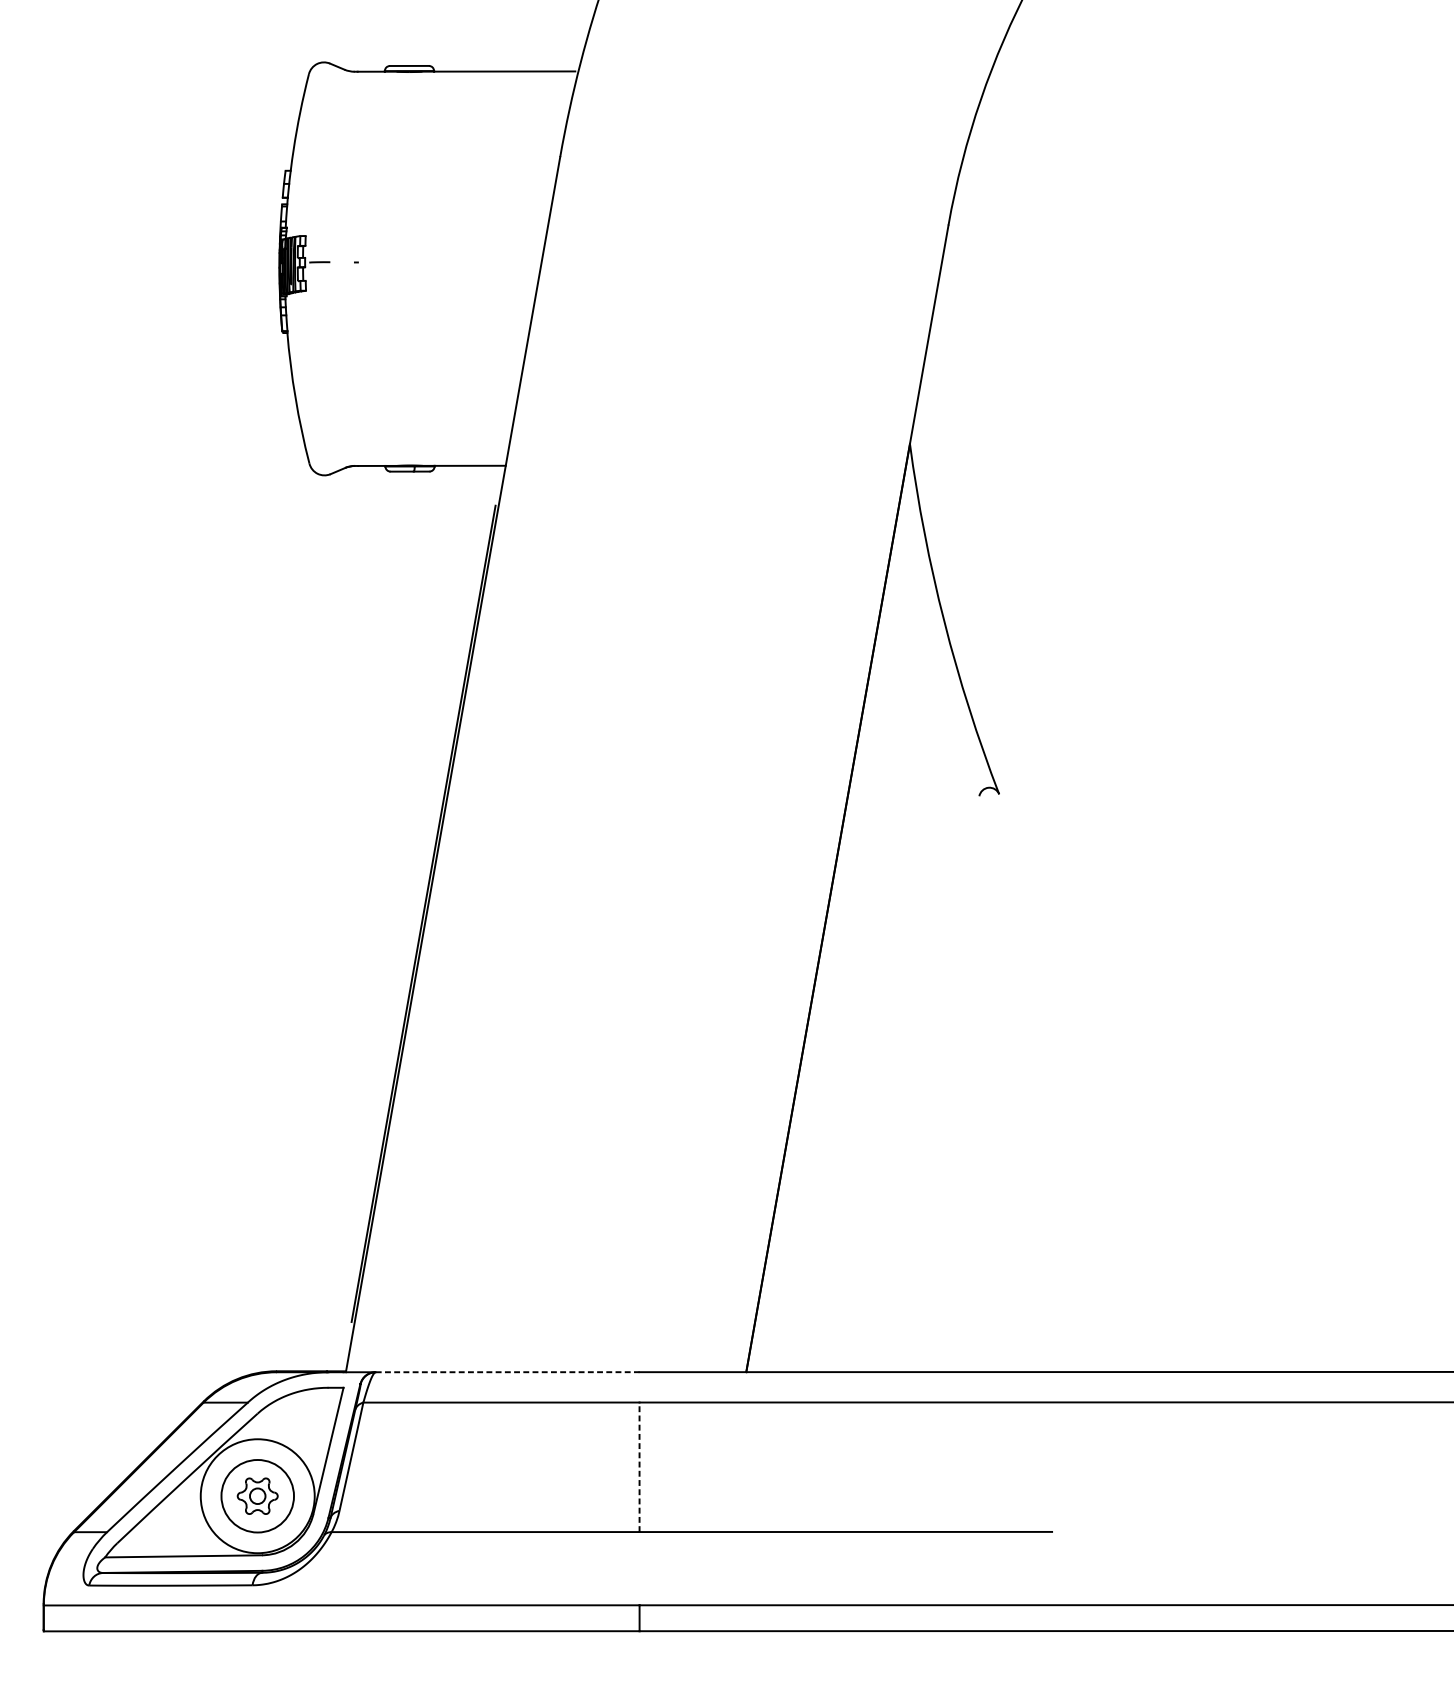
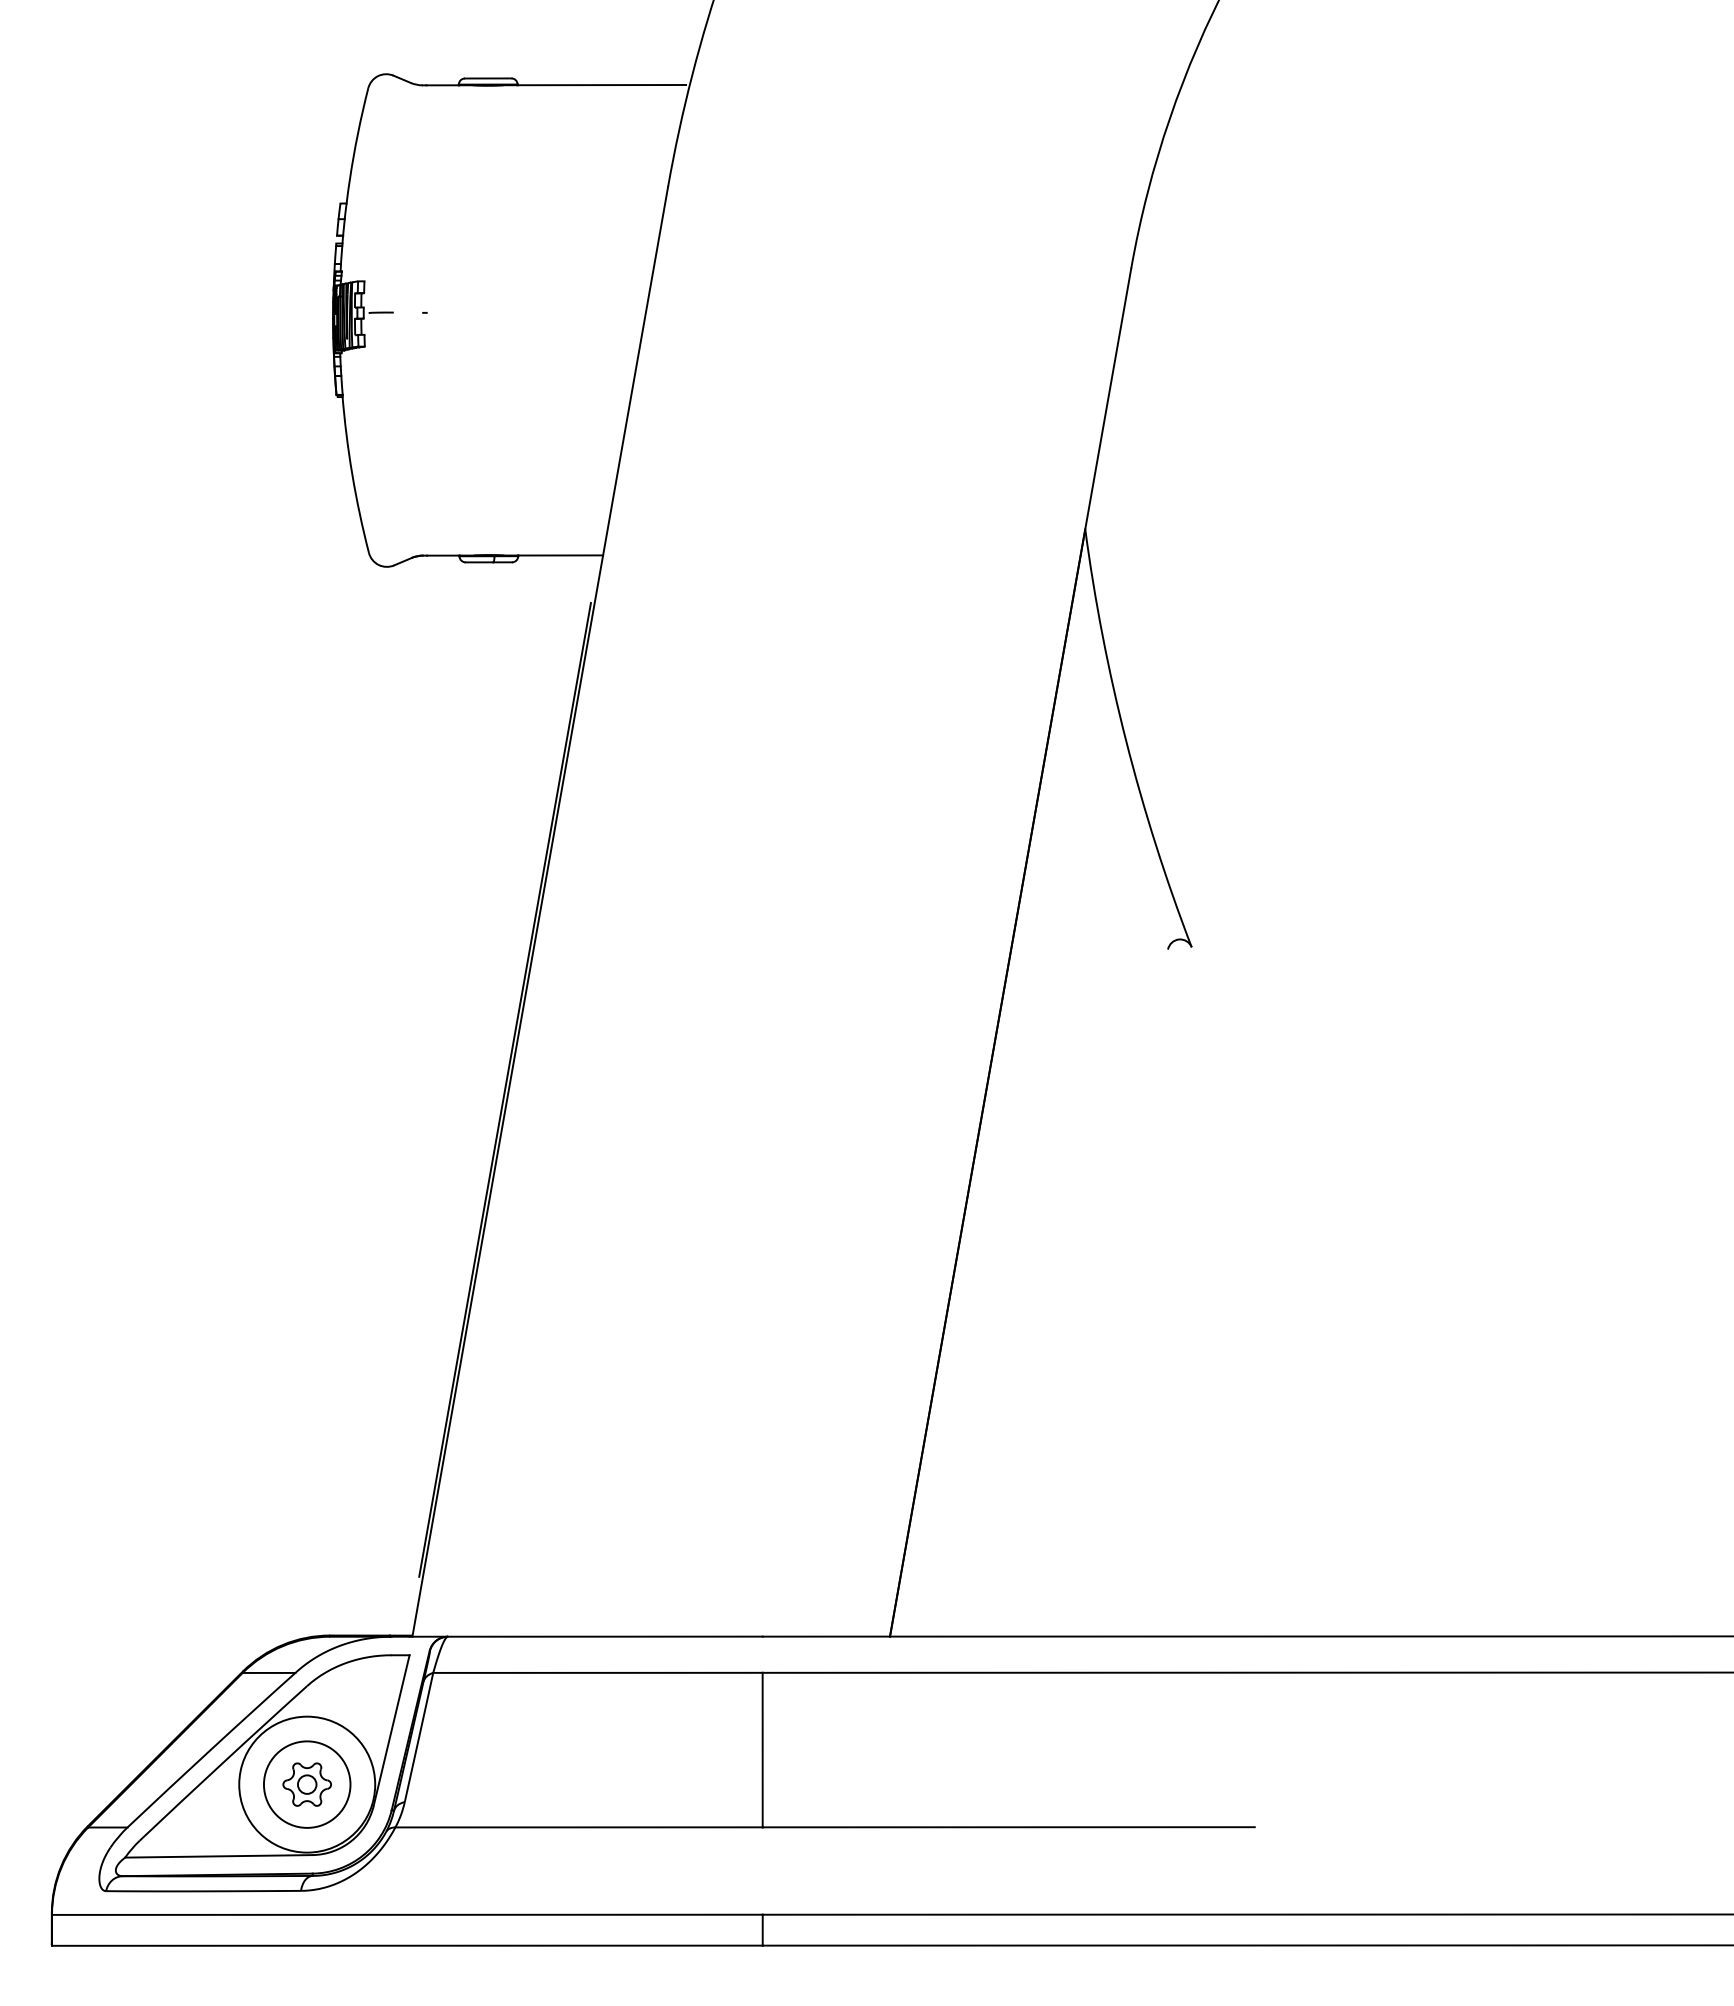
line: (507, 1372) -> (605, 1636), dashed -> solid
line: (639, 1466) -> (762, 1749), dashed -> solid

